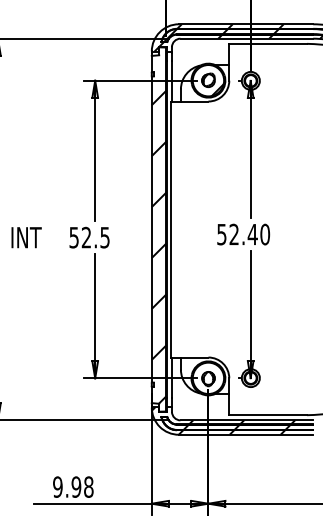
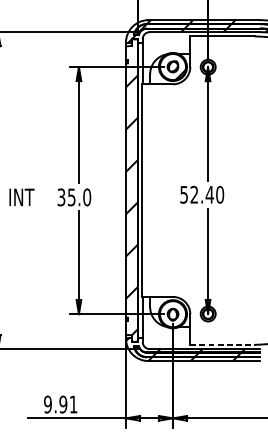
text: (89, 237) -> (74, 197), 52.5 -> 35.0
line: (268, 415) -> (222, 345), solid -> dashed
text: (88, 486) -> (73, 404), 9.98 -> 9.91

